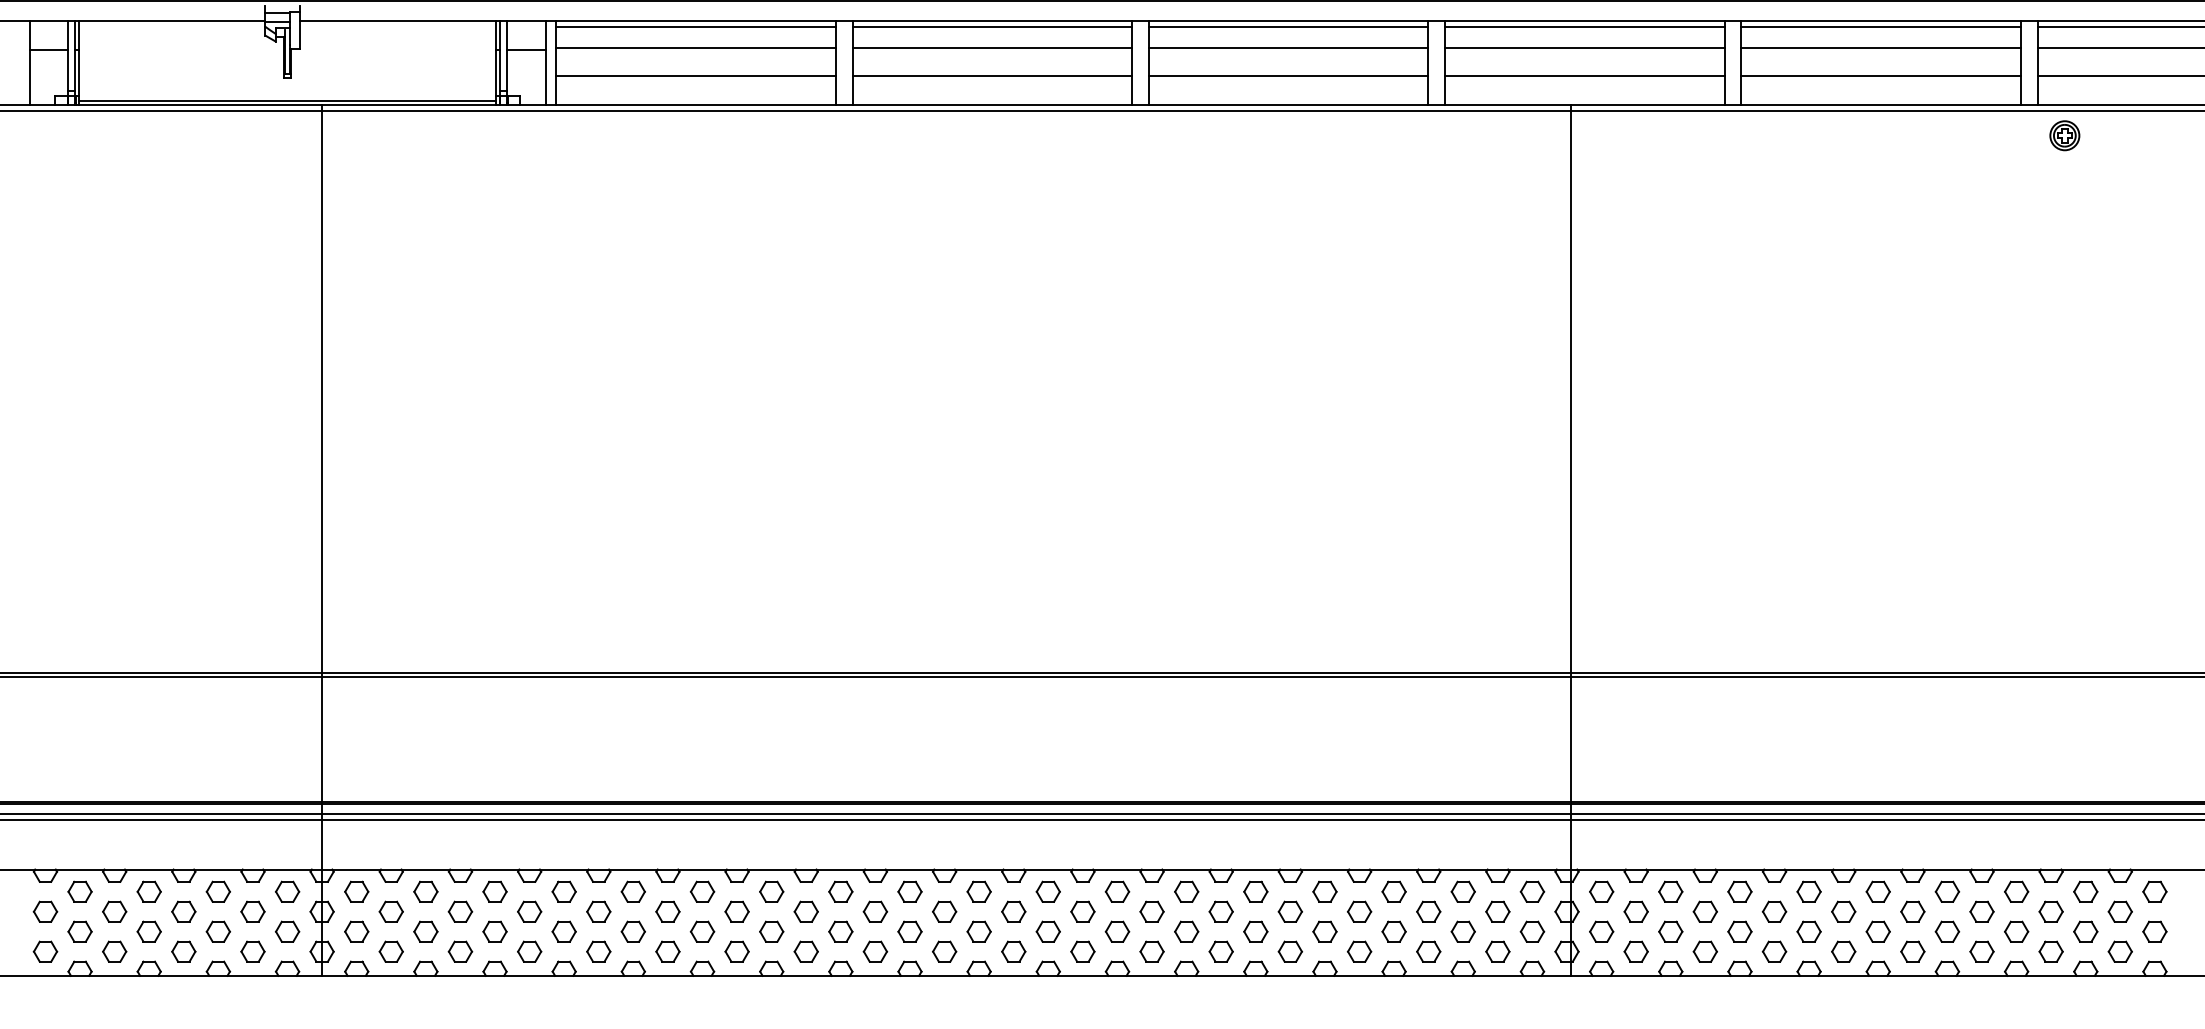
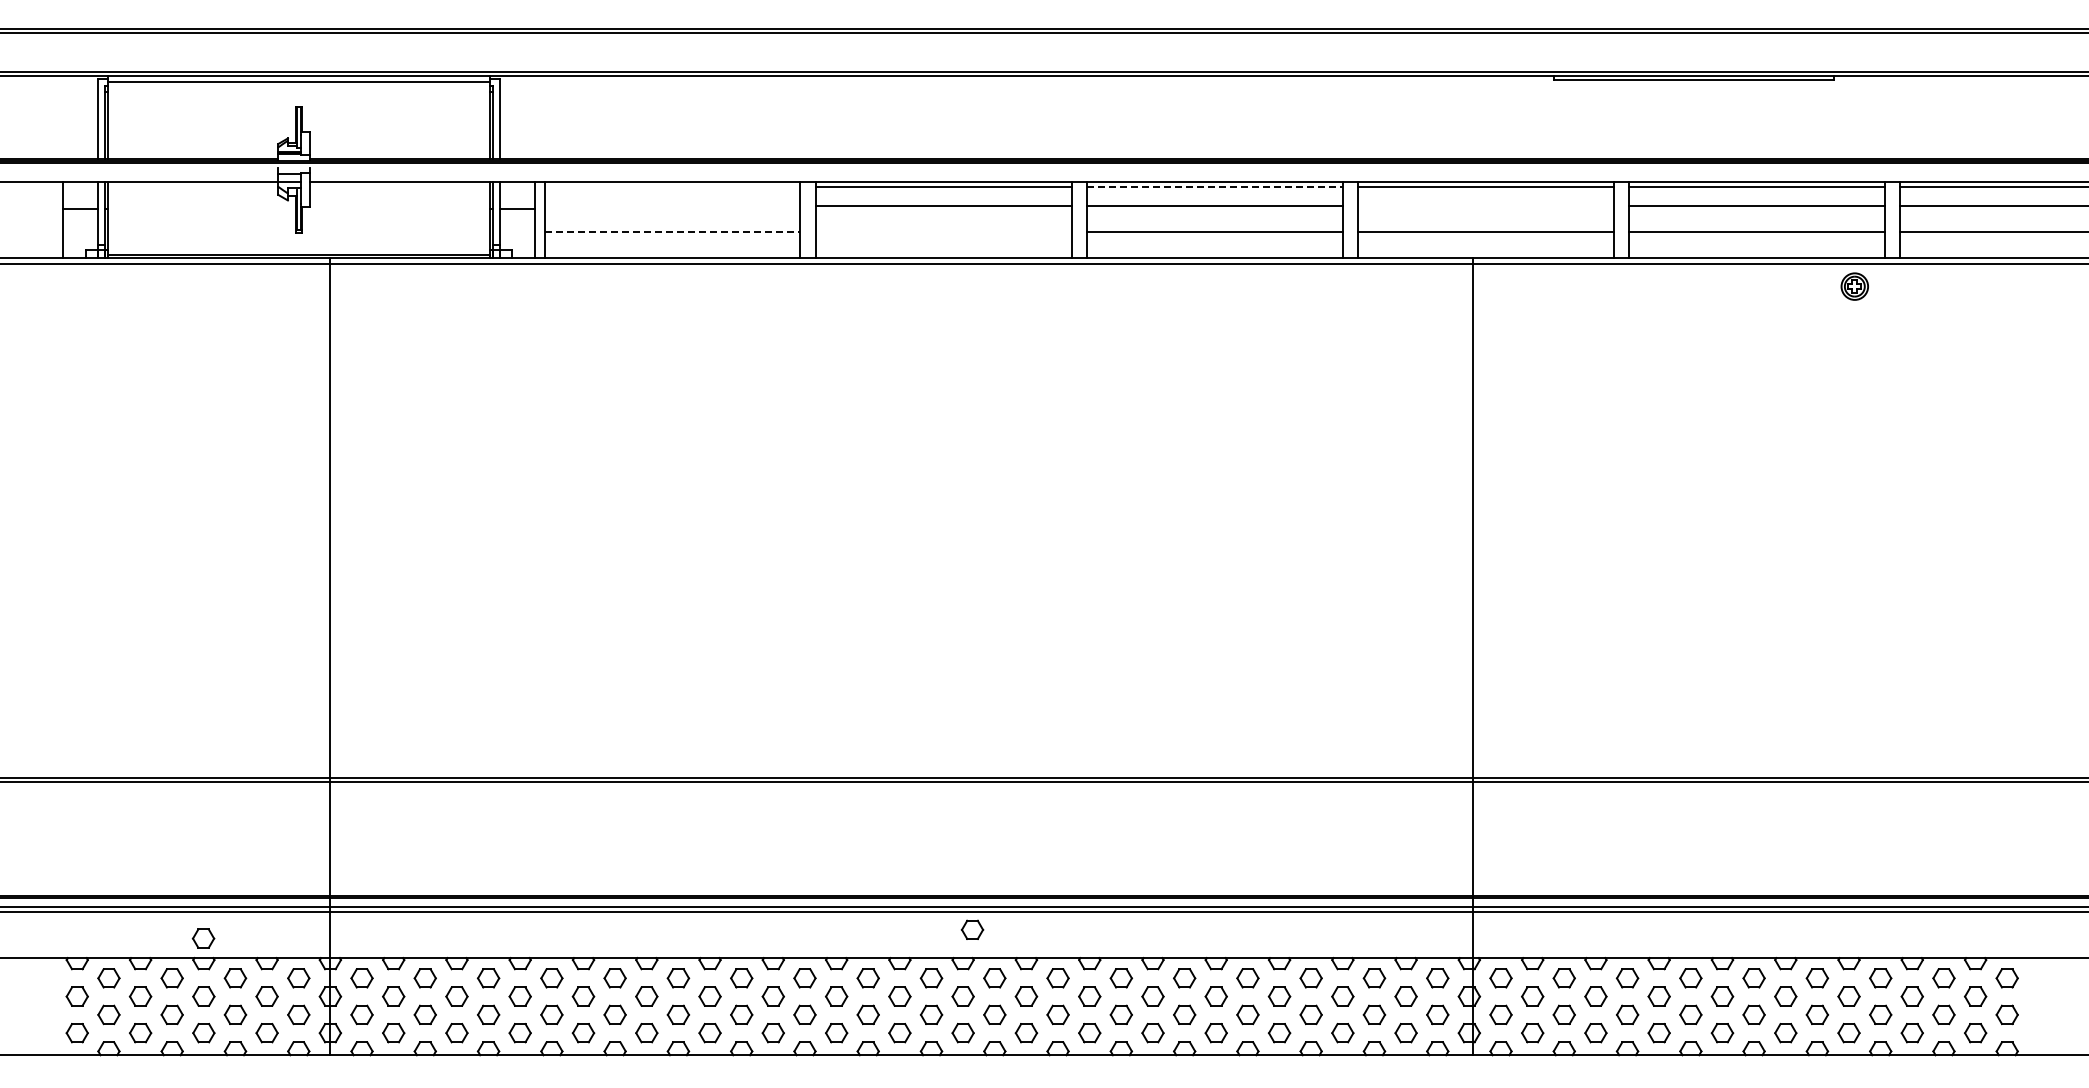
line: (696, 27) -> (672, 187), removed
line: (1288, 27) -> (1214, 187), solid -> dashed
line: (696, 48) -> (672, 206), removed
line: (1584, 48) -> (1485, 206), removed
line: (696, 75) -> (672, 231), solid -> dashed
line: (992, 75) -> (943, 231), removed
part: (2064, 135) -> (1854, 286), moved
part: (1023, 838) -> (972, 929), added
part: (183, 848) -> (203, 938), added

